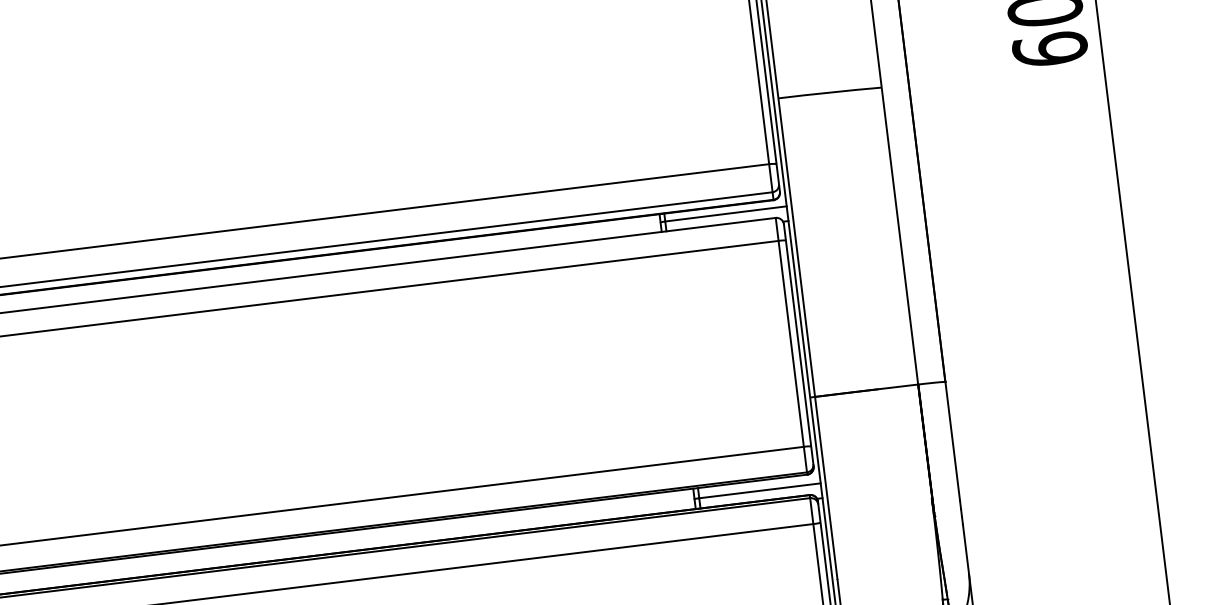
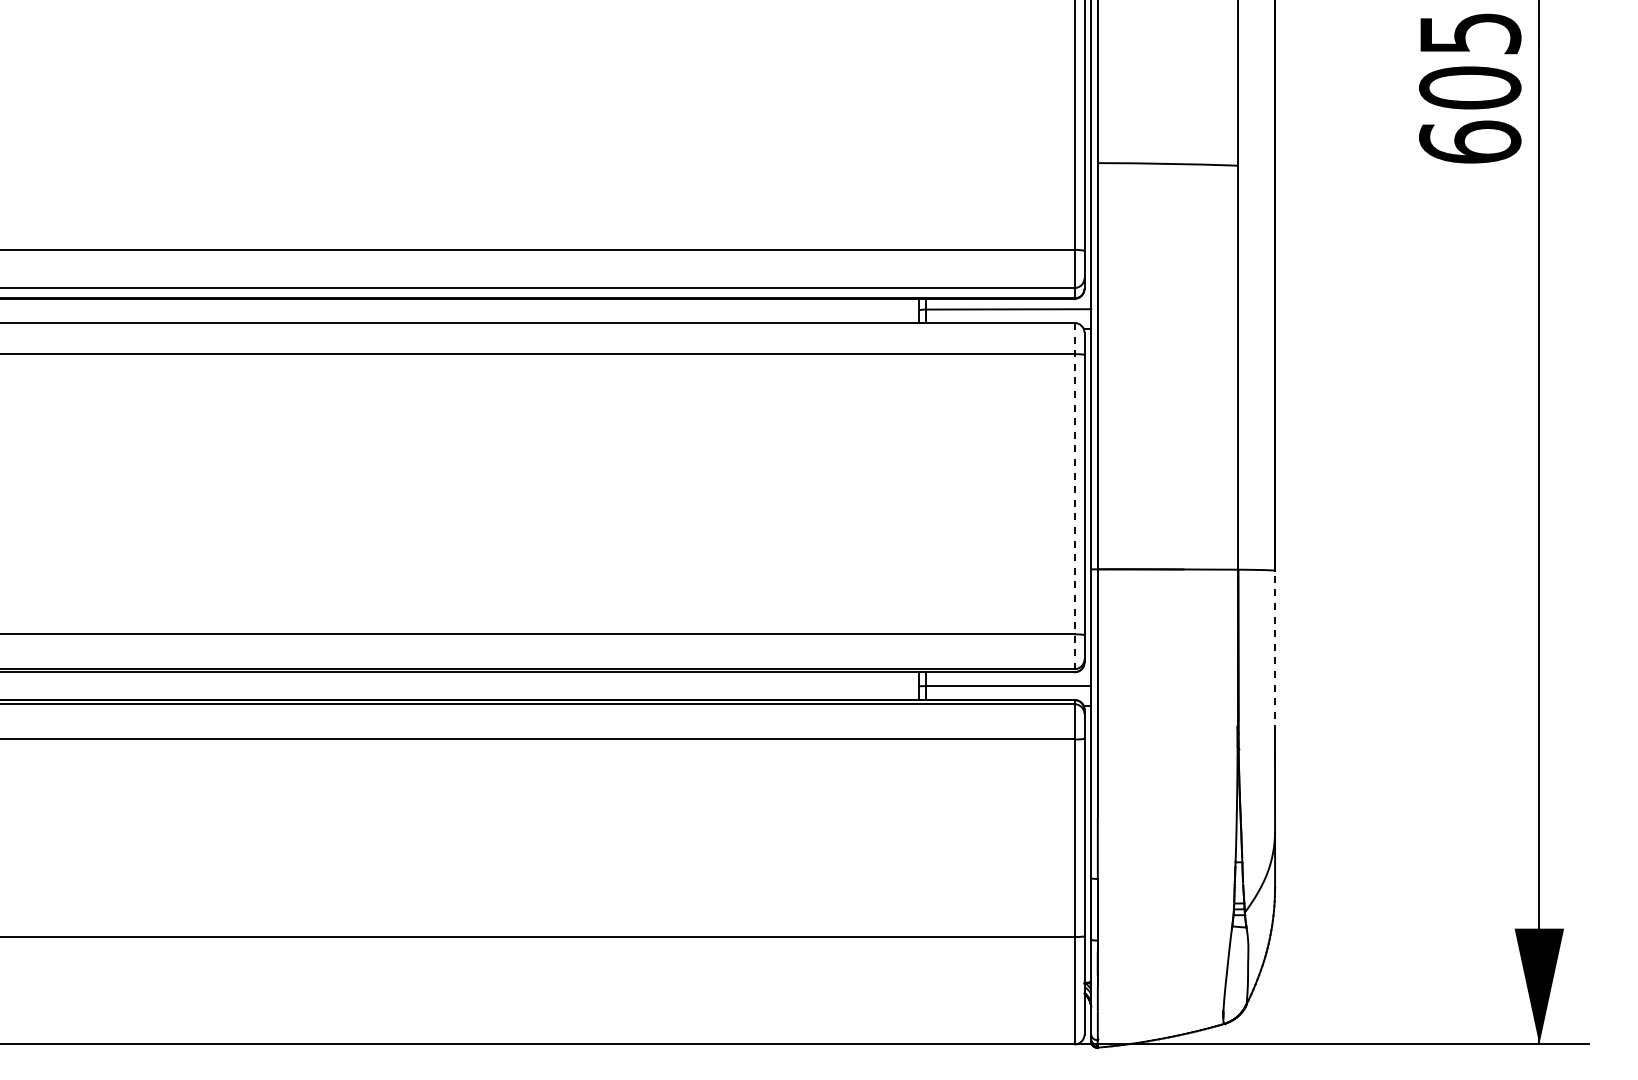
line: (791, 346) -> (1074, 497), solid -> dashed
line: (953, 441) -> (1275, 651), solid -> dashed

